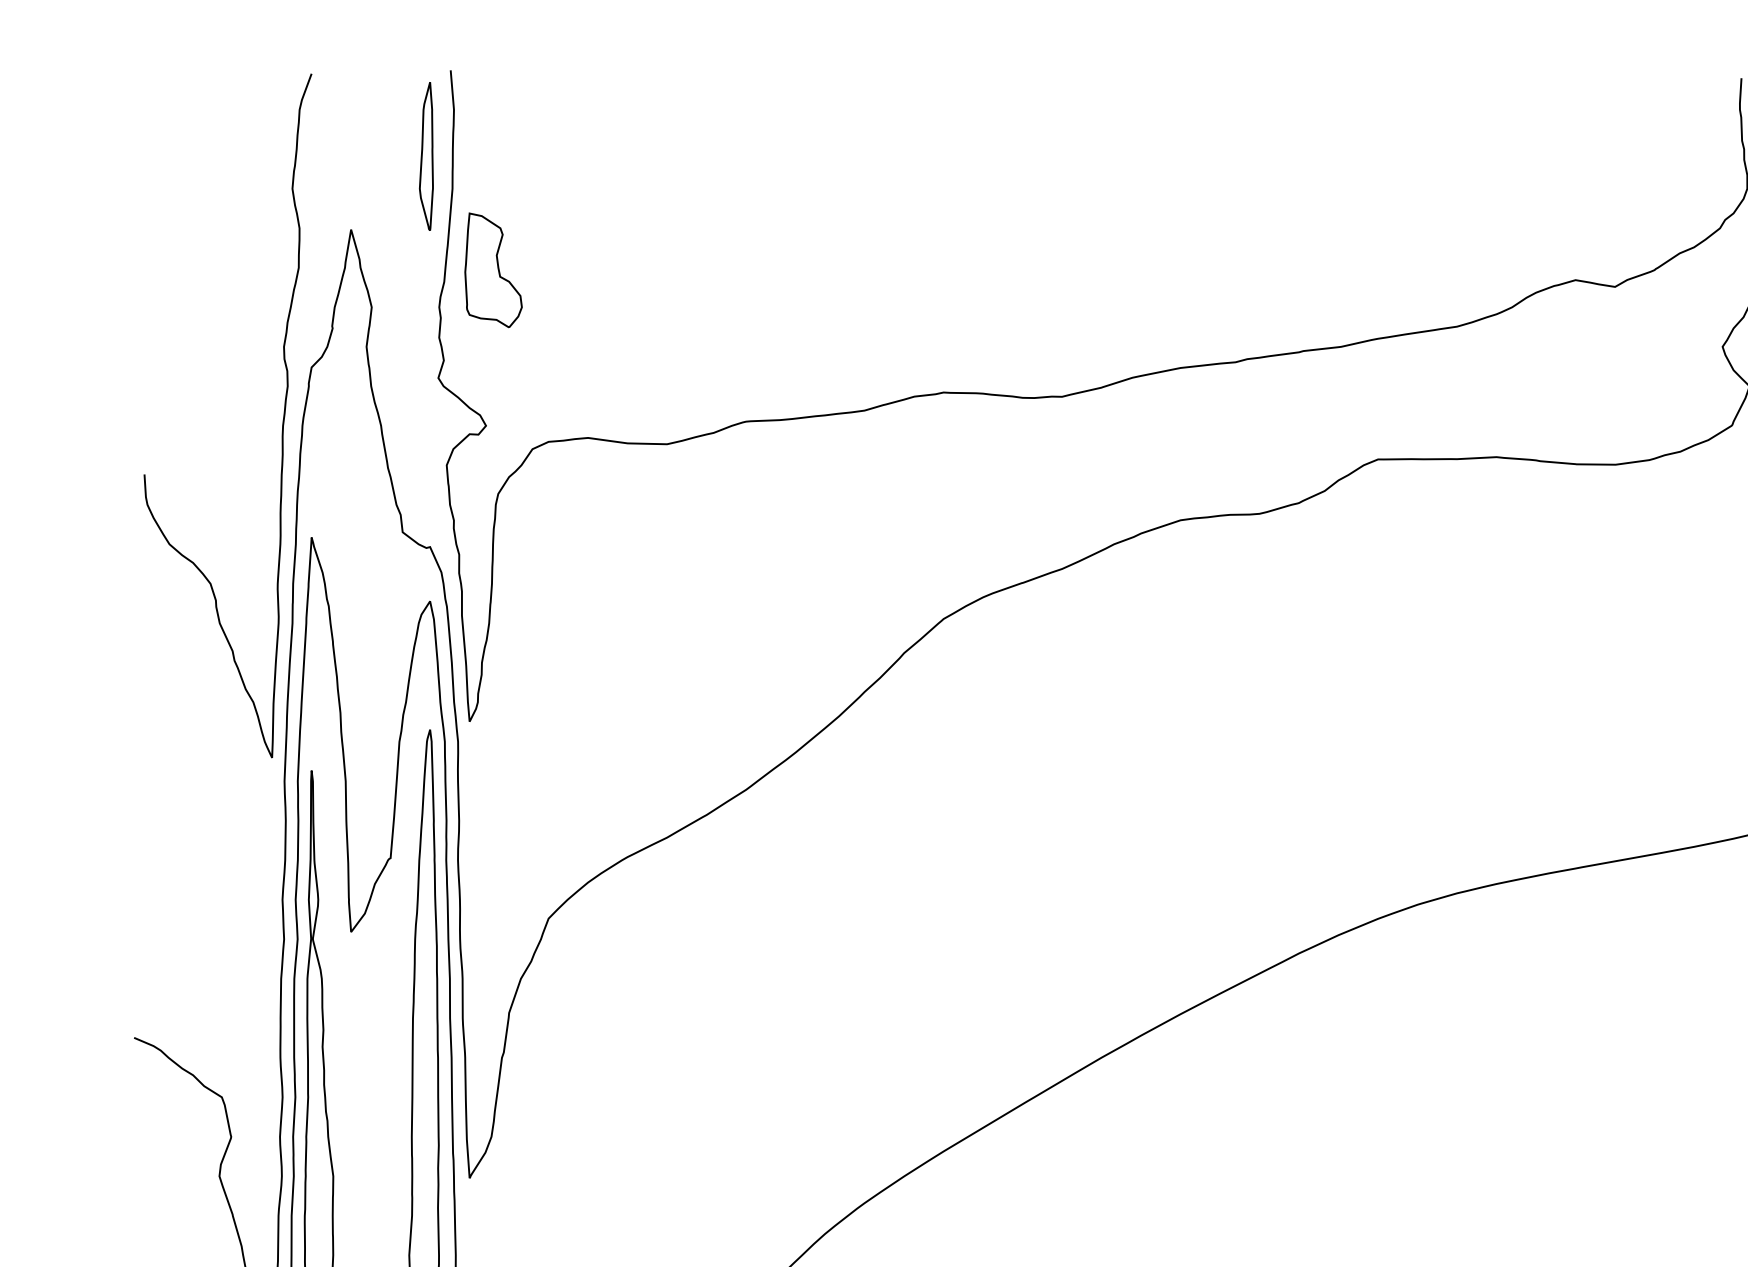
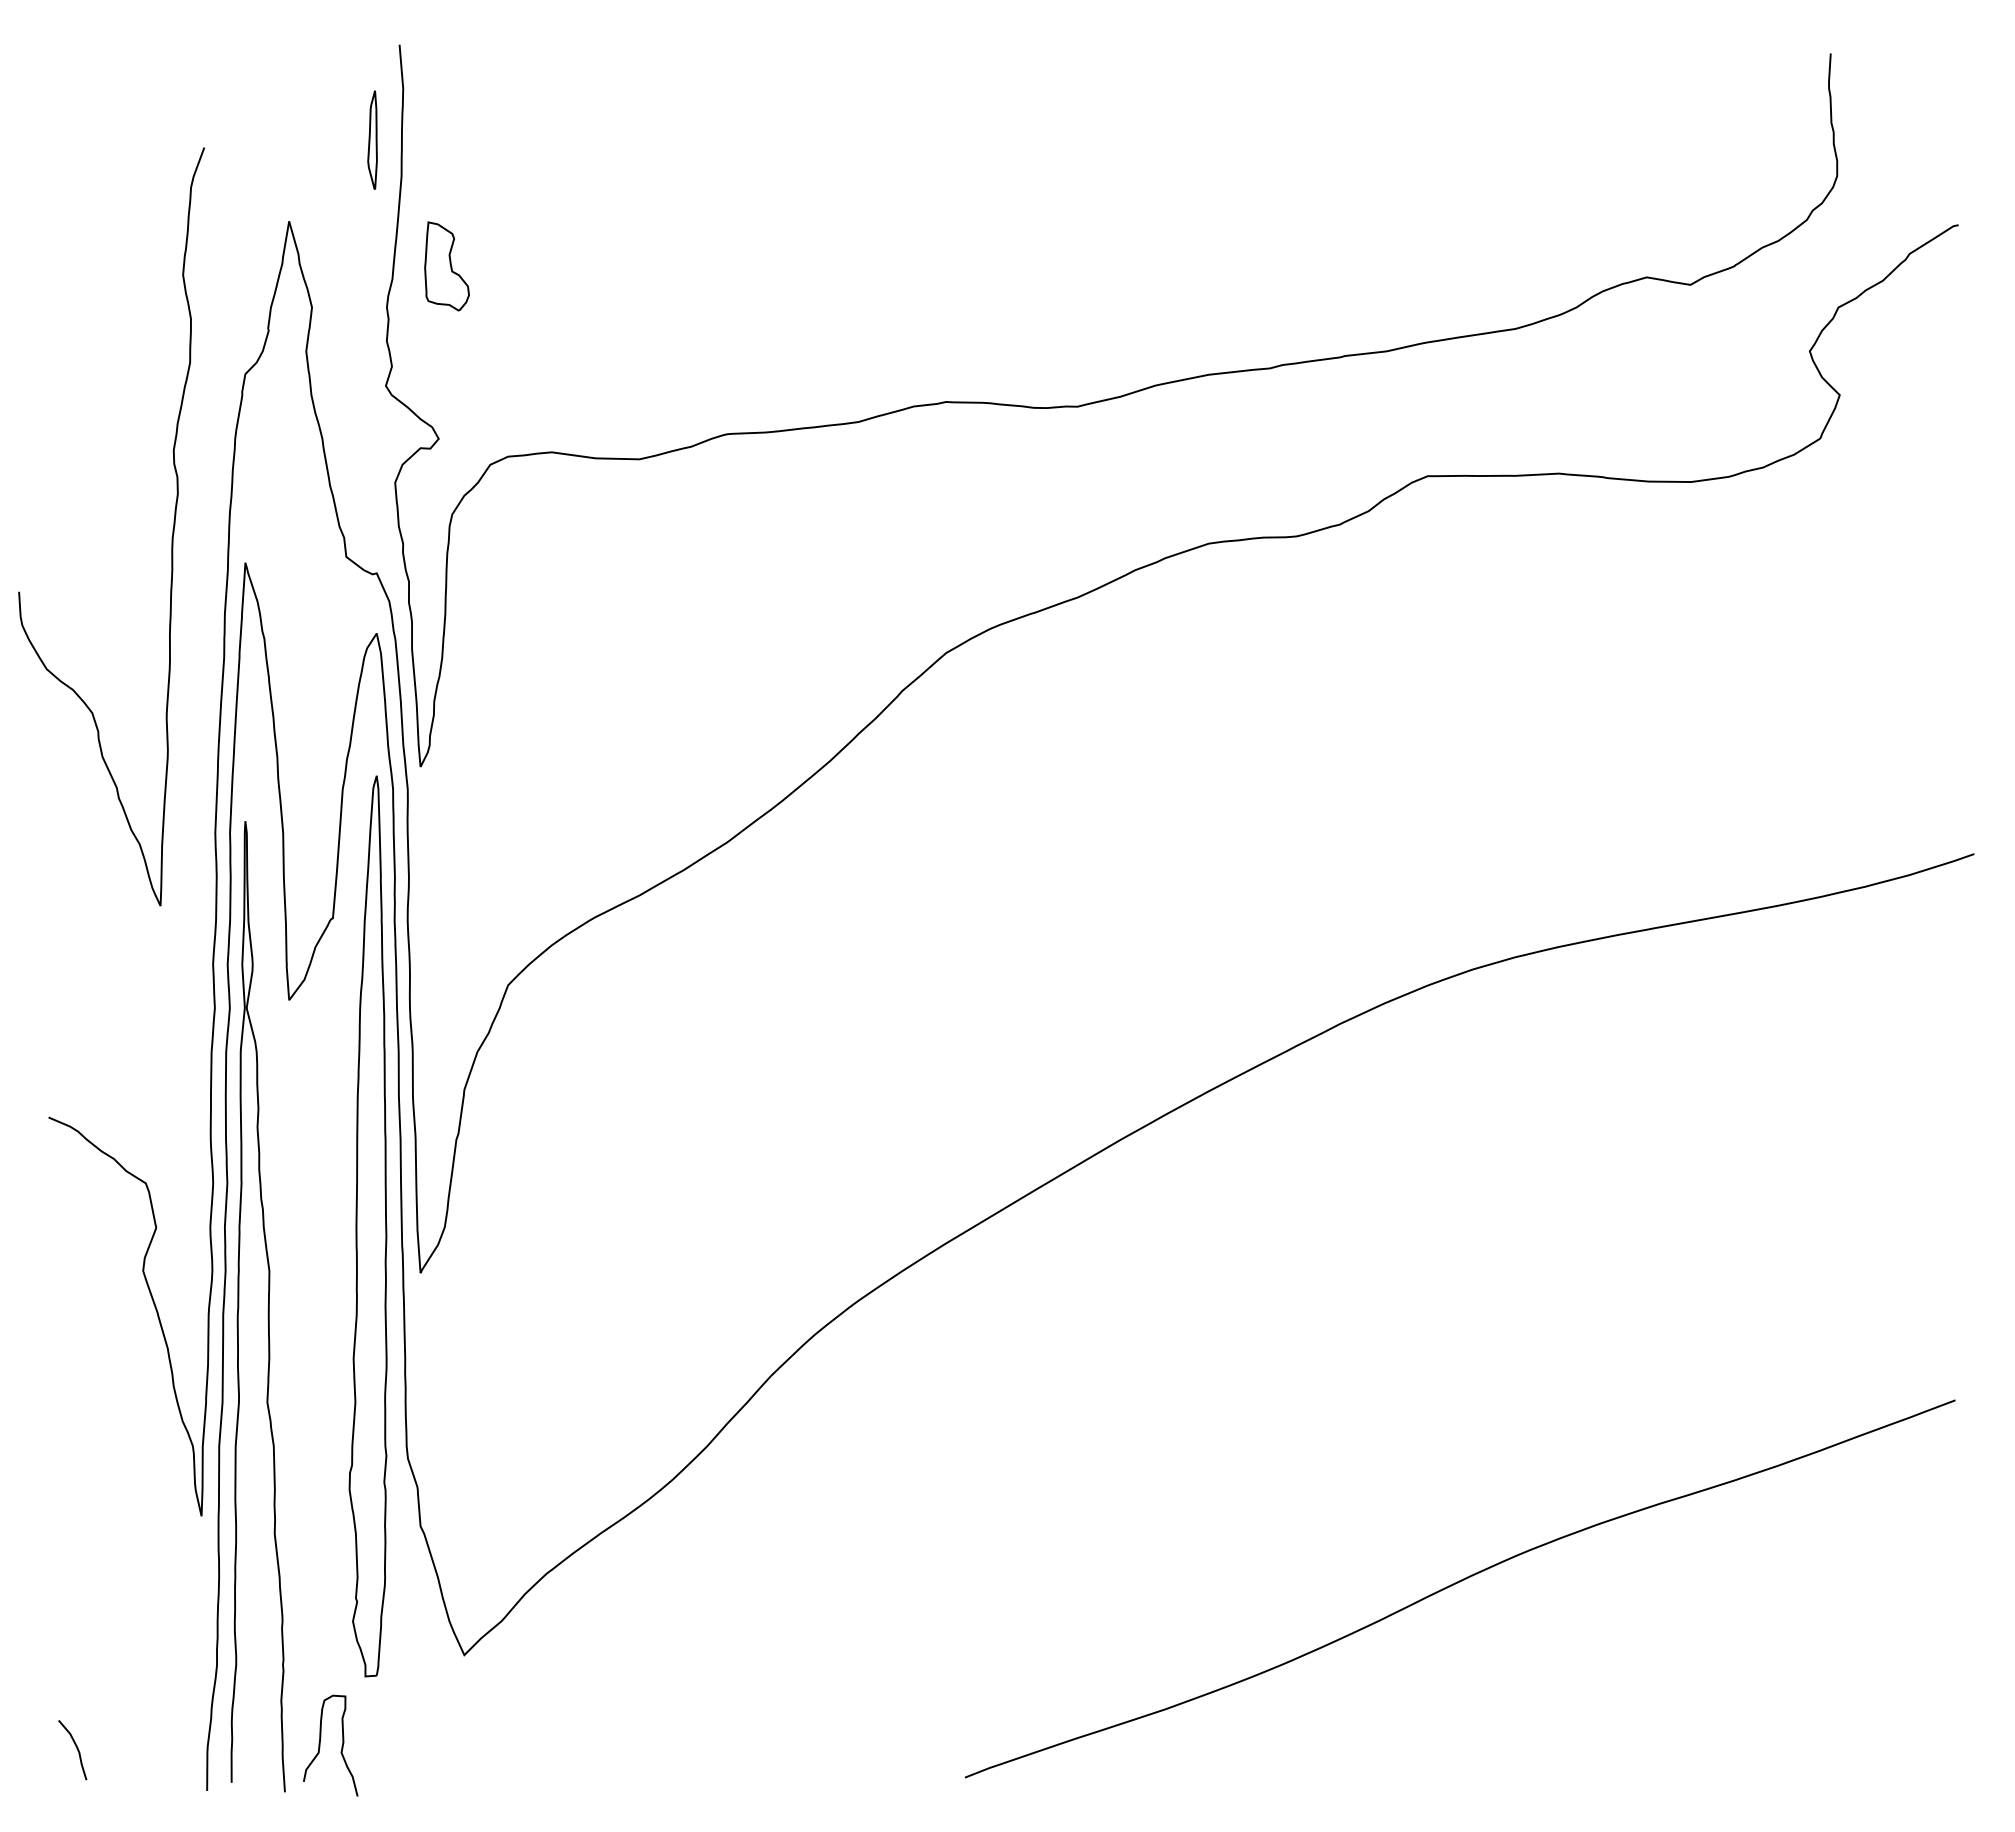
part: (426, 155) -> (372, 139), size x0.6
part: (493, 270) -> (446, 266), size x0.7
curve: (281, 425) -> (171, 537), moved

